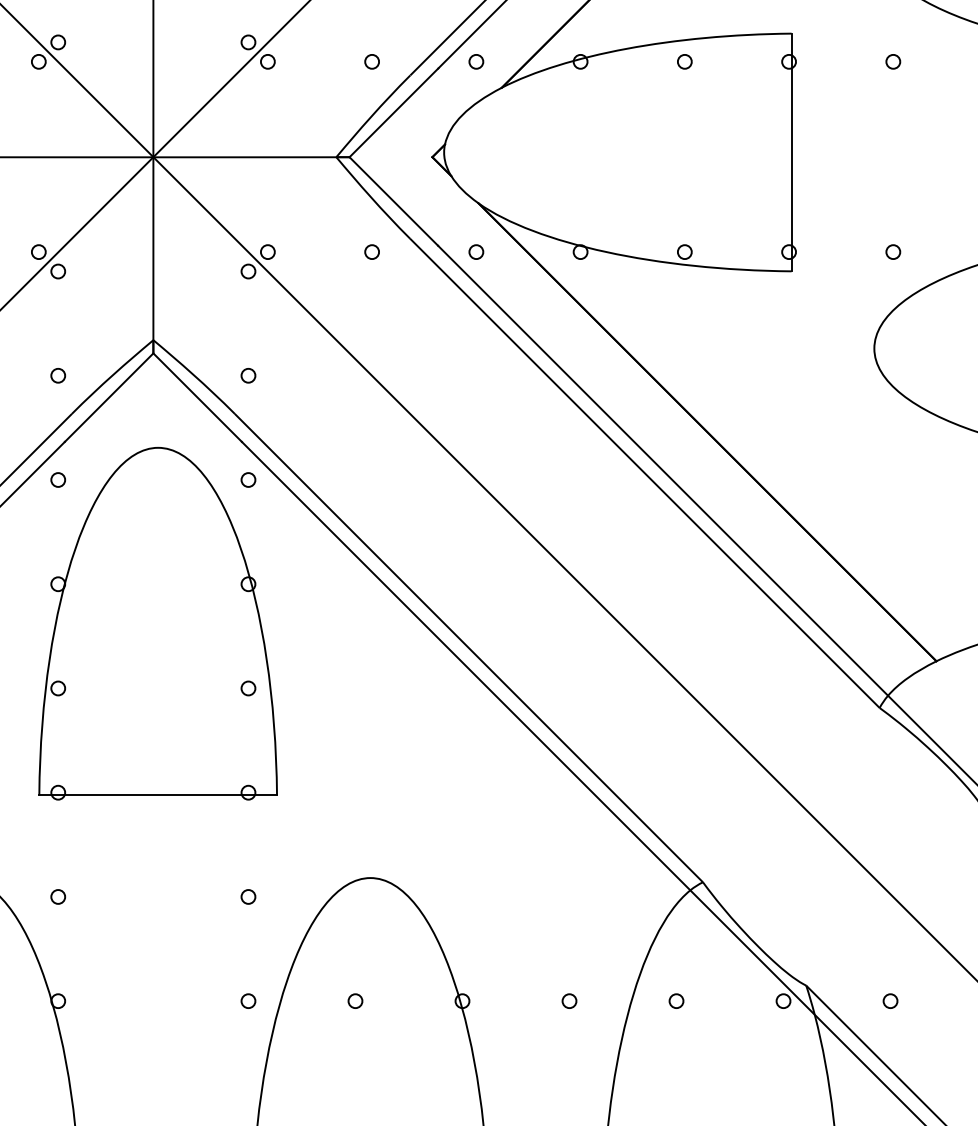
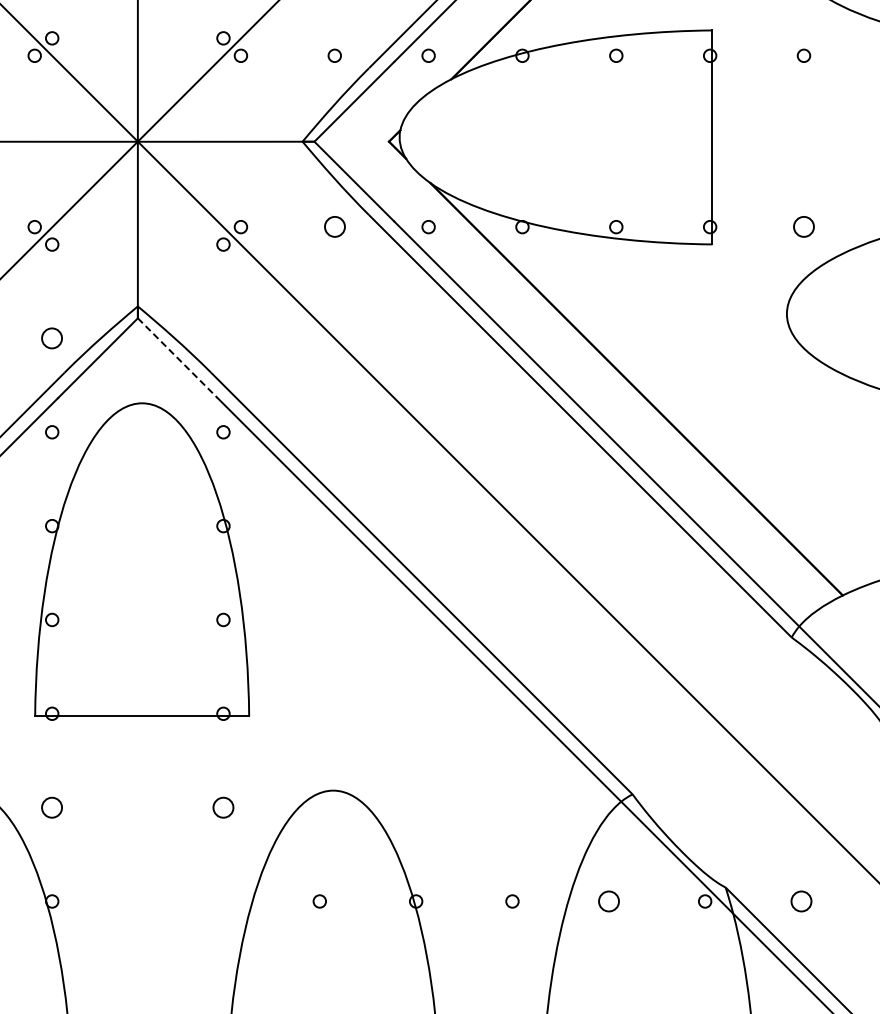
circle: (371, 252) -> (334, 227), size x1.6
circle: (892, 252) -> (803, 227), size x1.6
circle: (58, 375) -> (52, 338), size x1.6
circle: (248, 375) -> (223, 338), removed
line: (198, 398) -> (178, 358), solid -> dashed
circle: (58, 896) -> (52, 807), size x1.6
circle: (248, 896) -> (223, 807), size x1.6
circle: (248, 1001) -> (223, 901), removed
circle: (676, 1001) -> (608, 901), size x1.6
circle: (890, 1001) -> (801, 901), size x1.6

